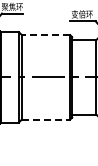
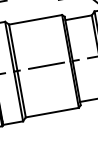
line: (45, 35) -> (35, 20), dashed -> solid
line: (46, 119) -> (52, 112), dashed -> solid

